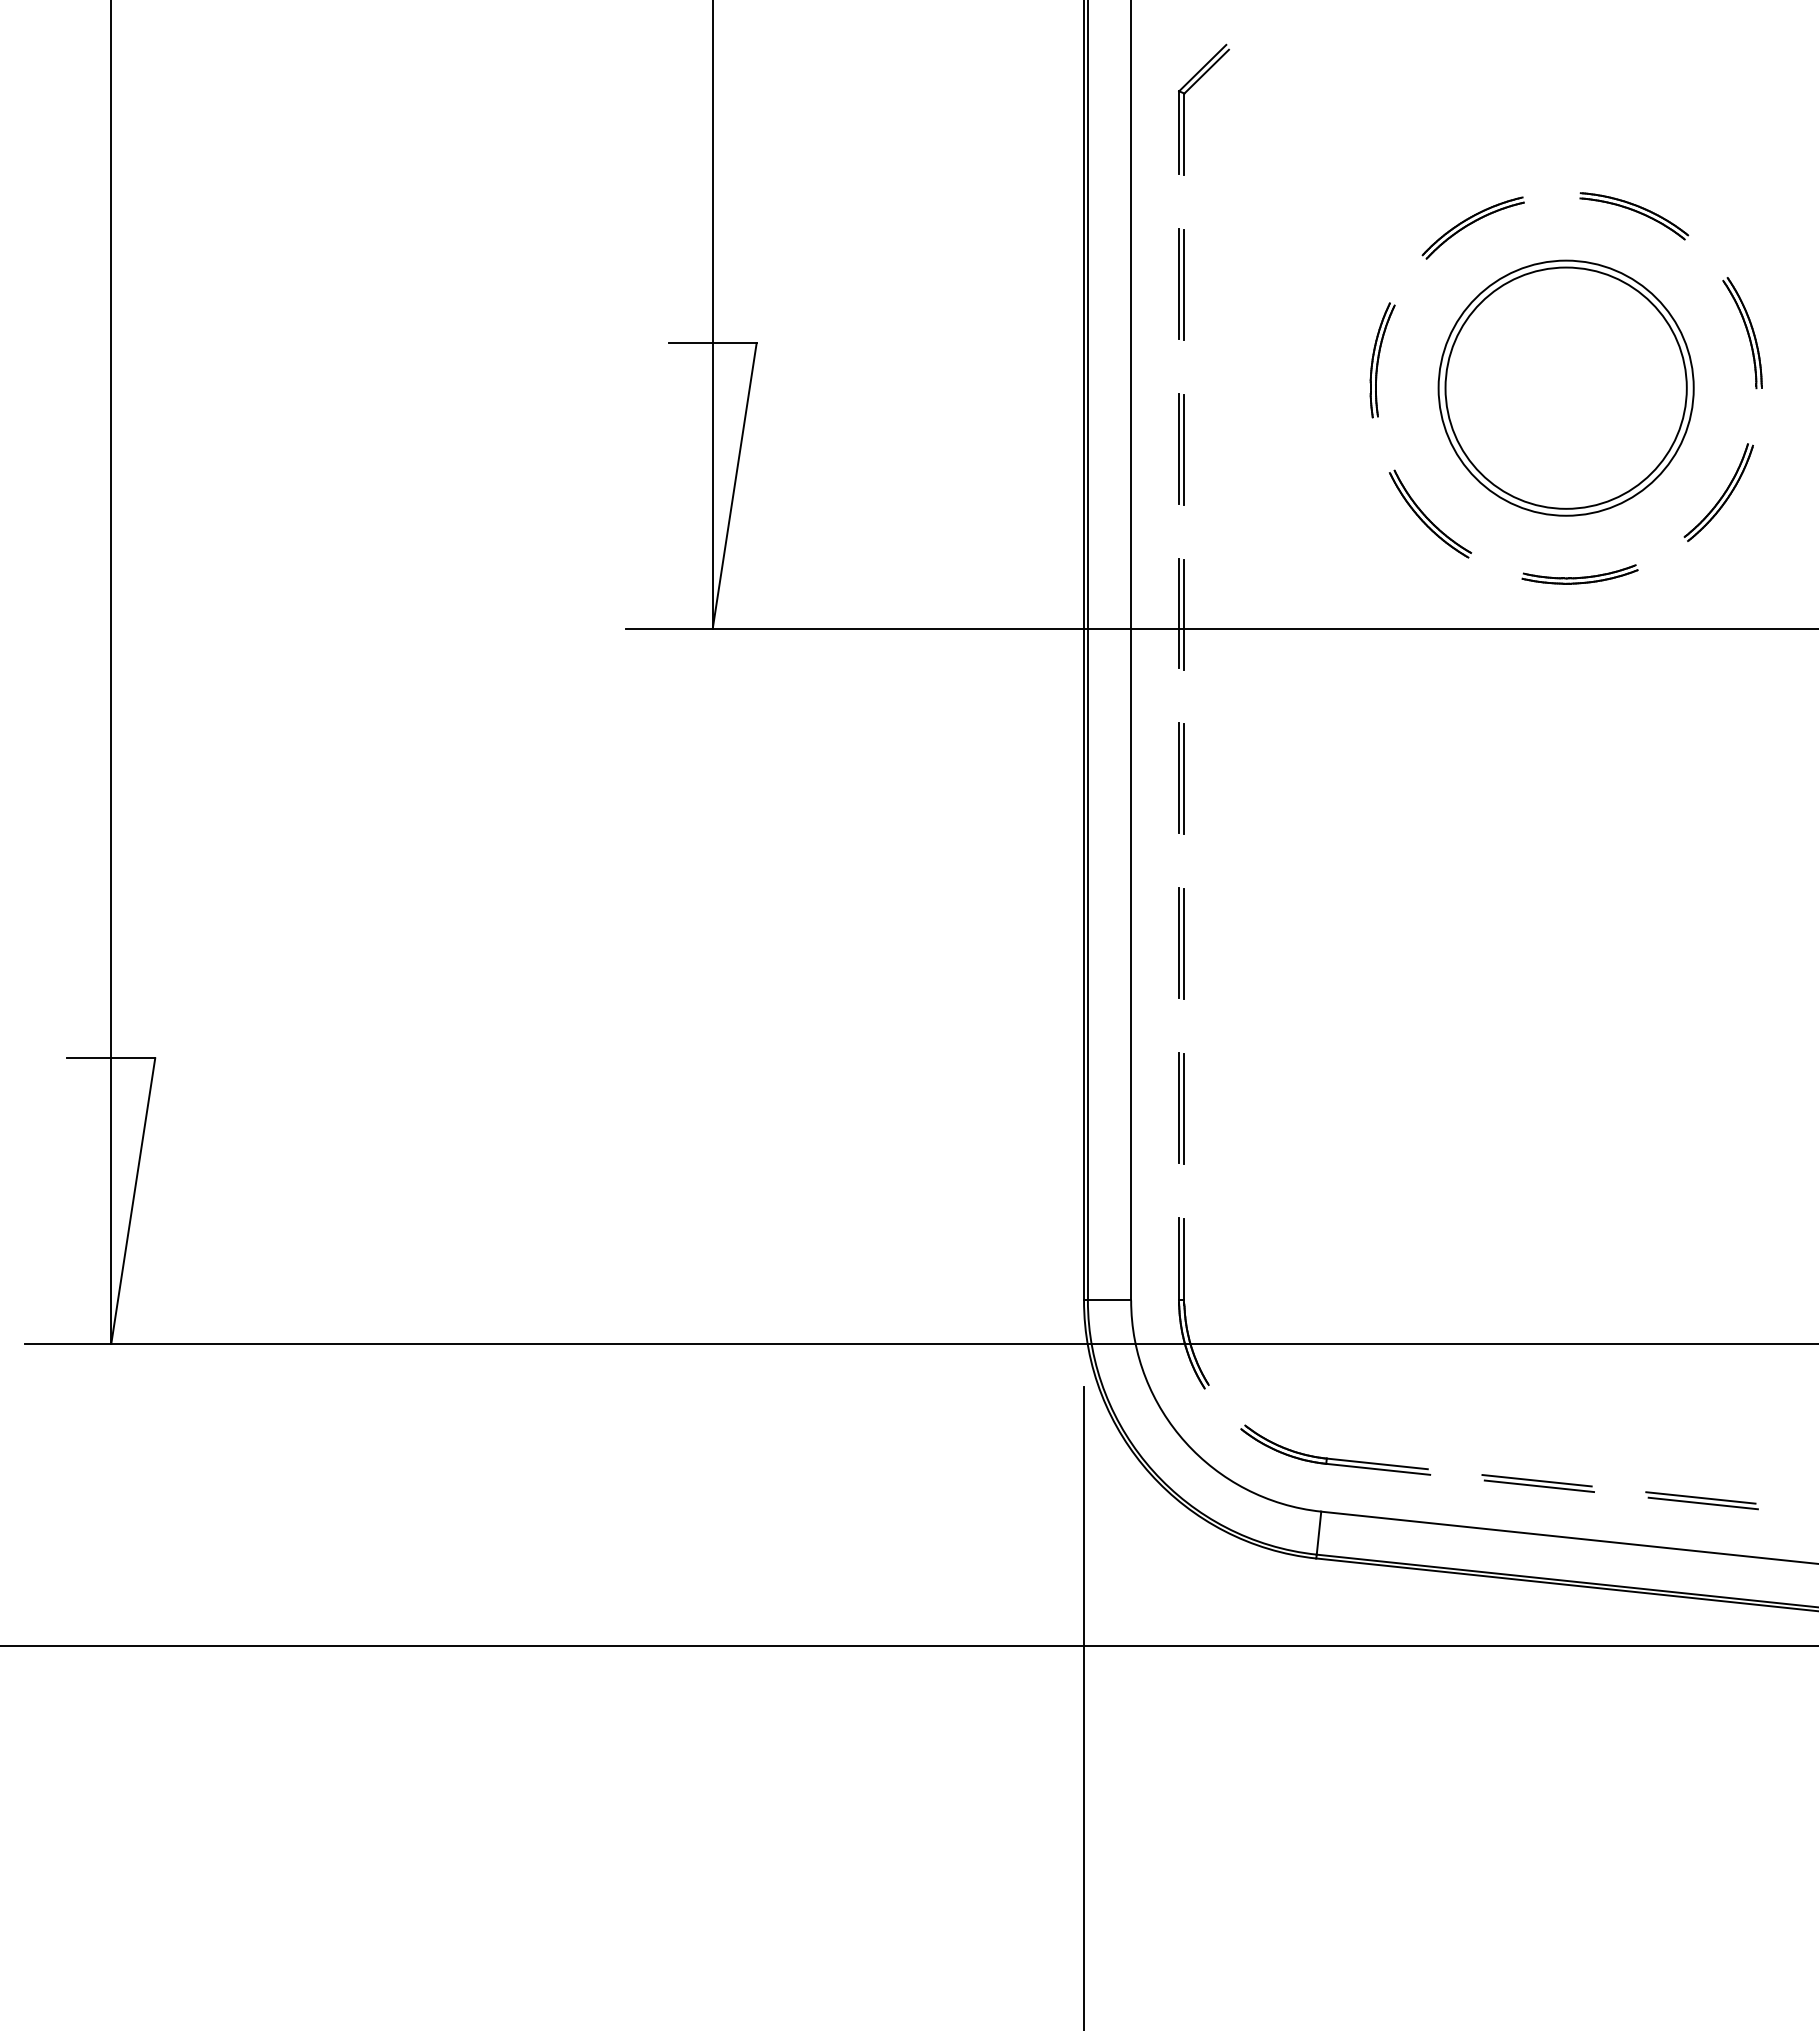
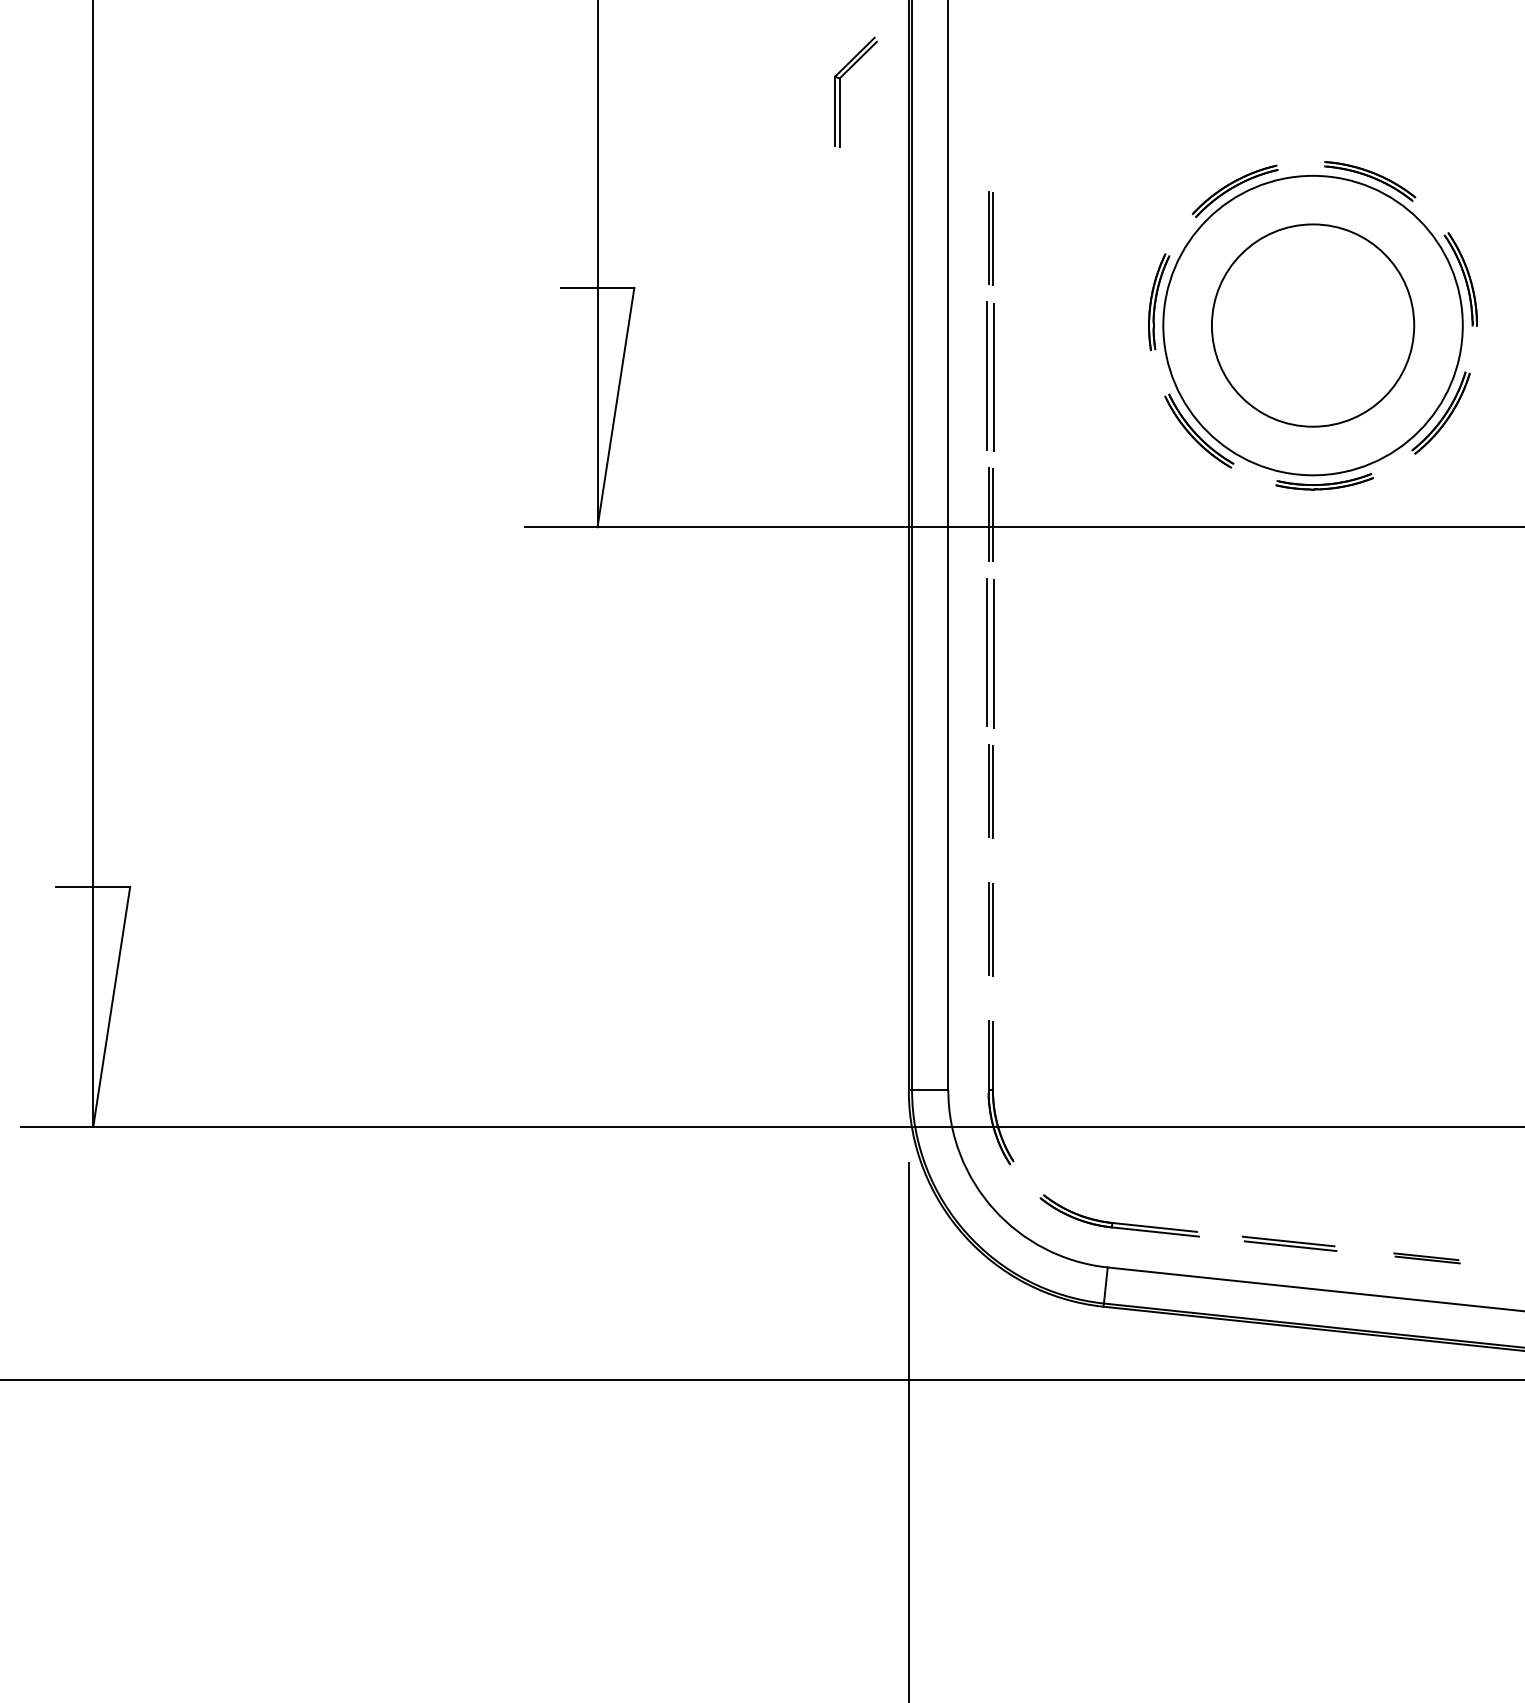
part: (1184, 109) -> (839, 91), moved
circle: (1565, 387) -> (1312, 324), size x1.4
part: (1181, 449) -> (990, 376), size x1.6
part: (1181, 778) -> (990, 652), size x1.6
part: (1701, 1500) -> (1426, 1258), size x0.7

